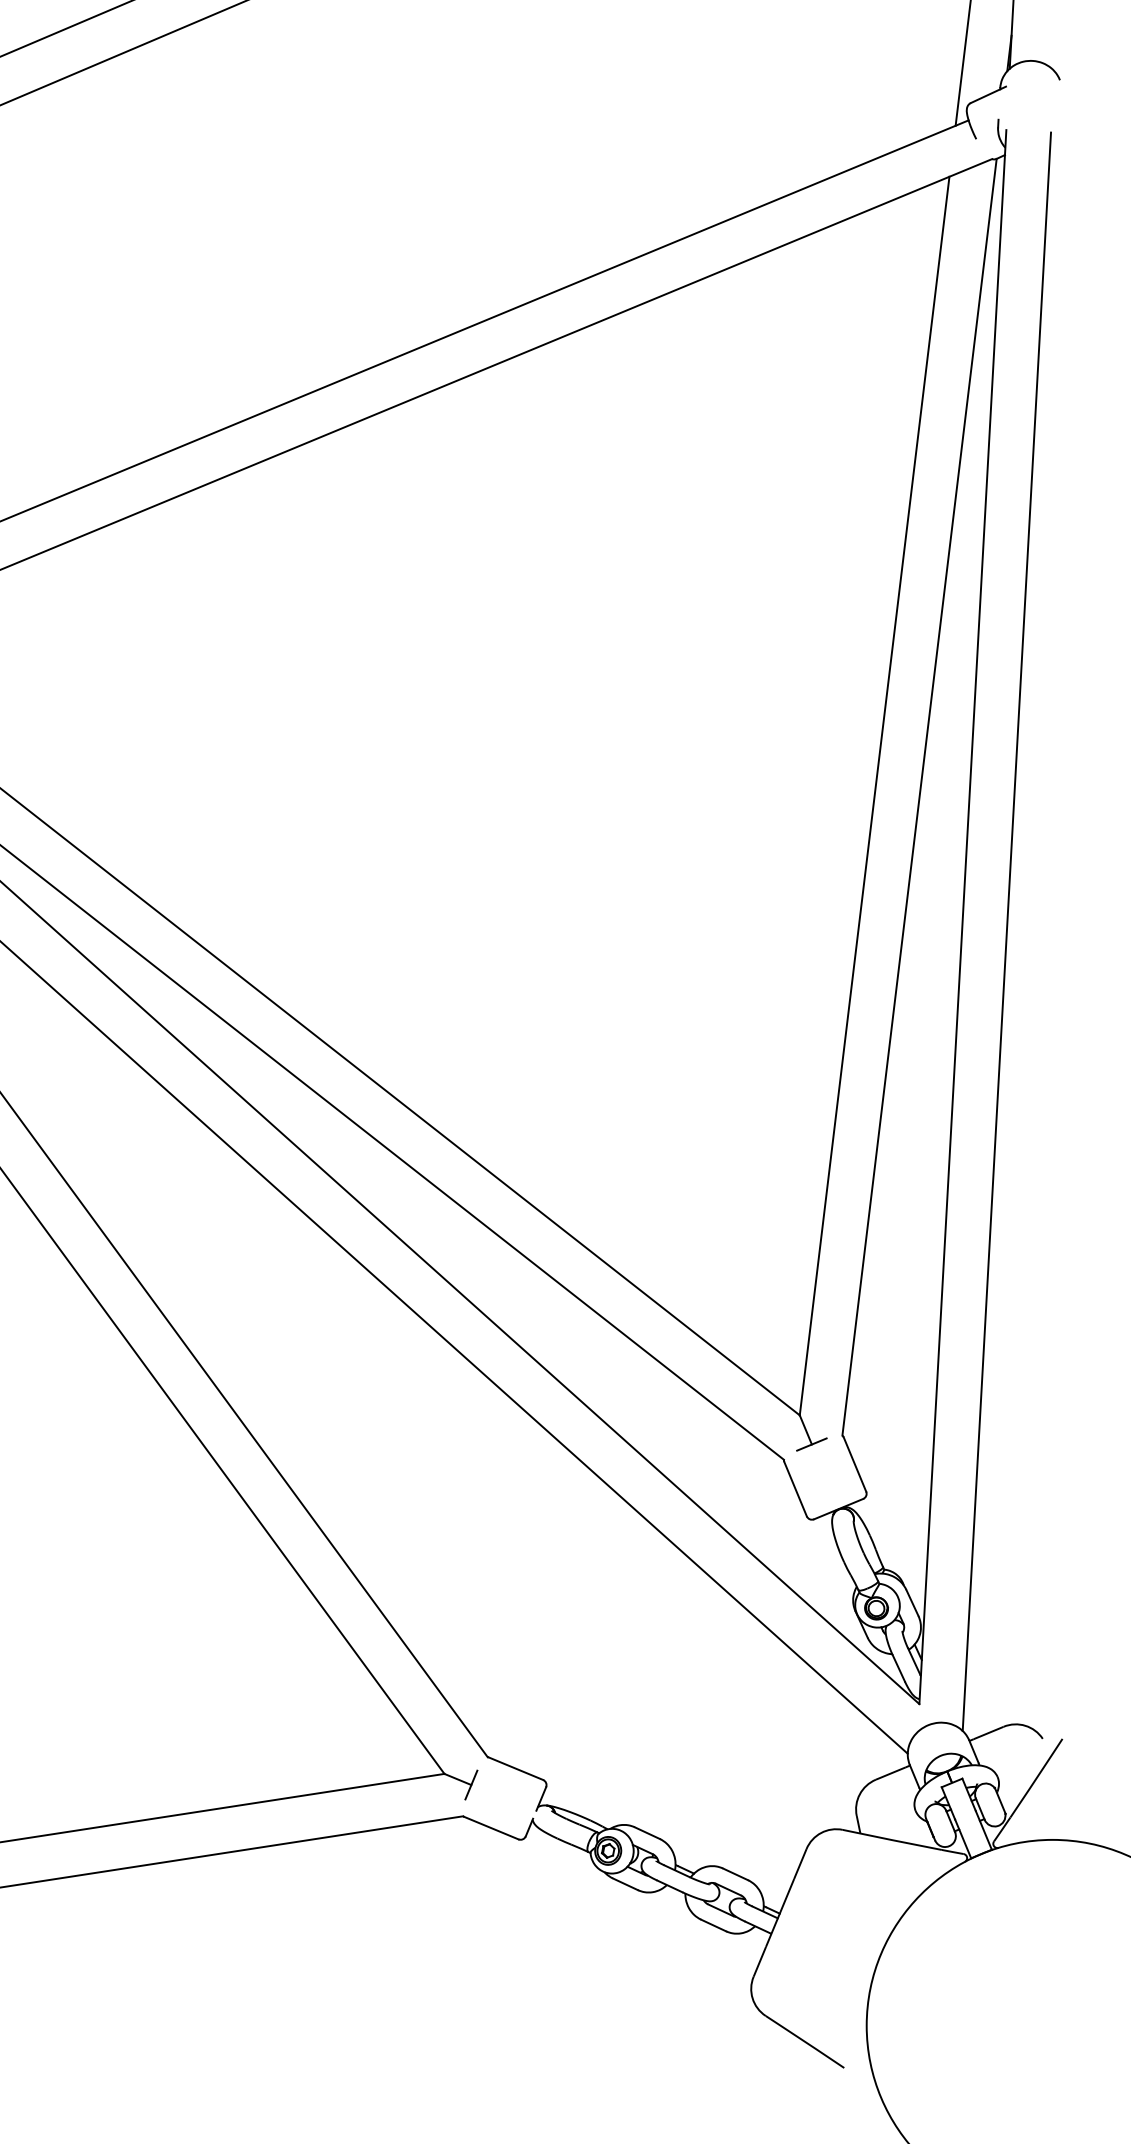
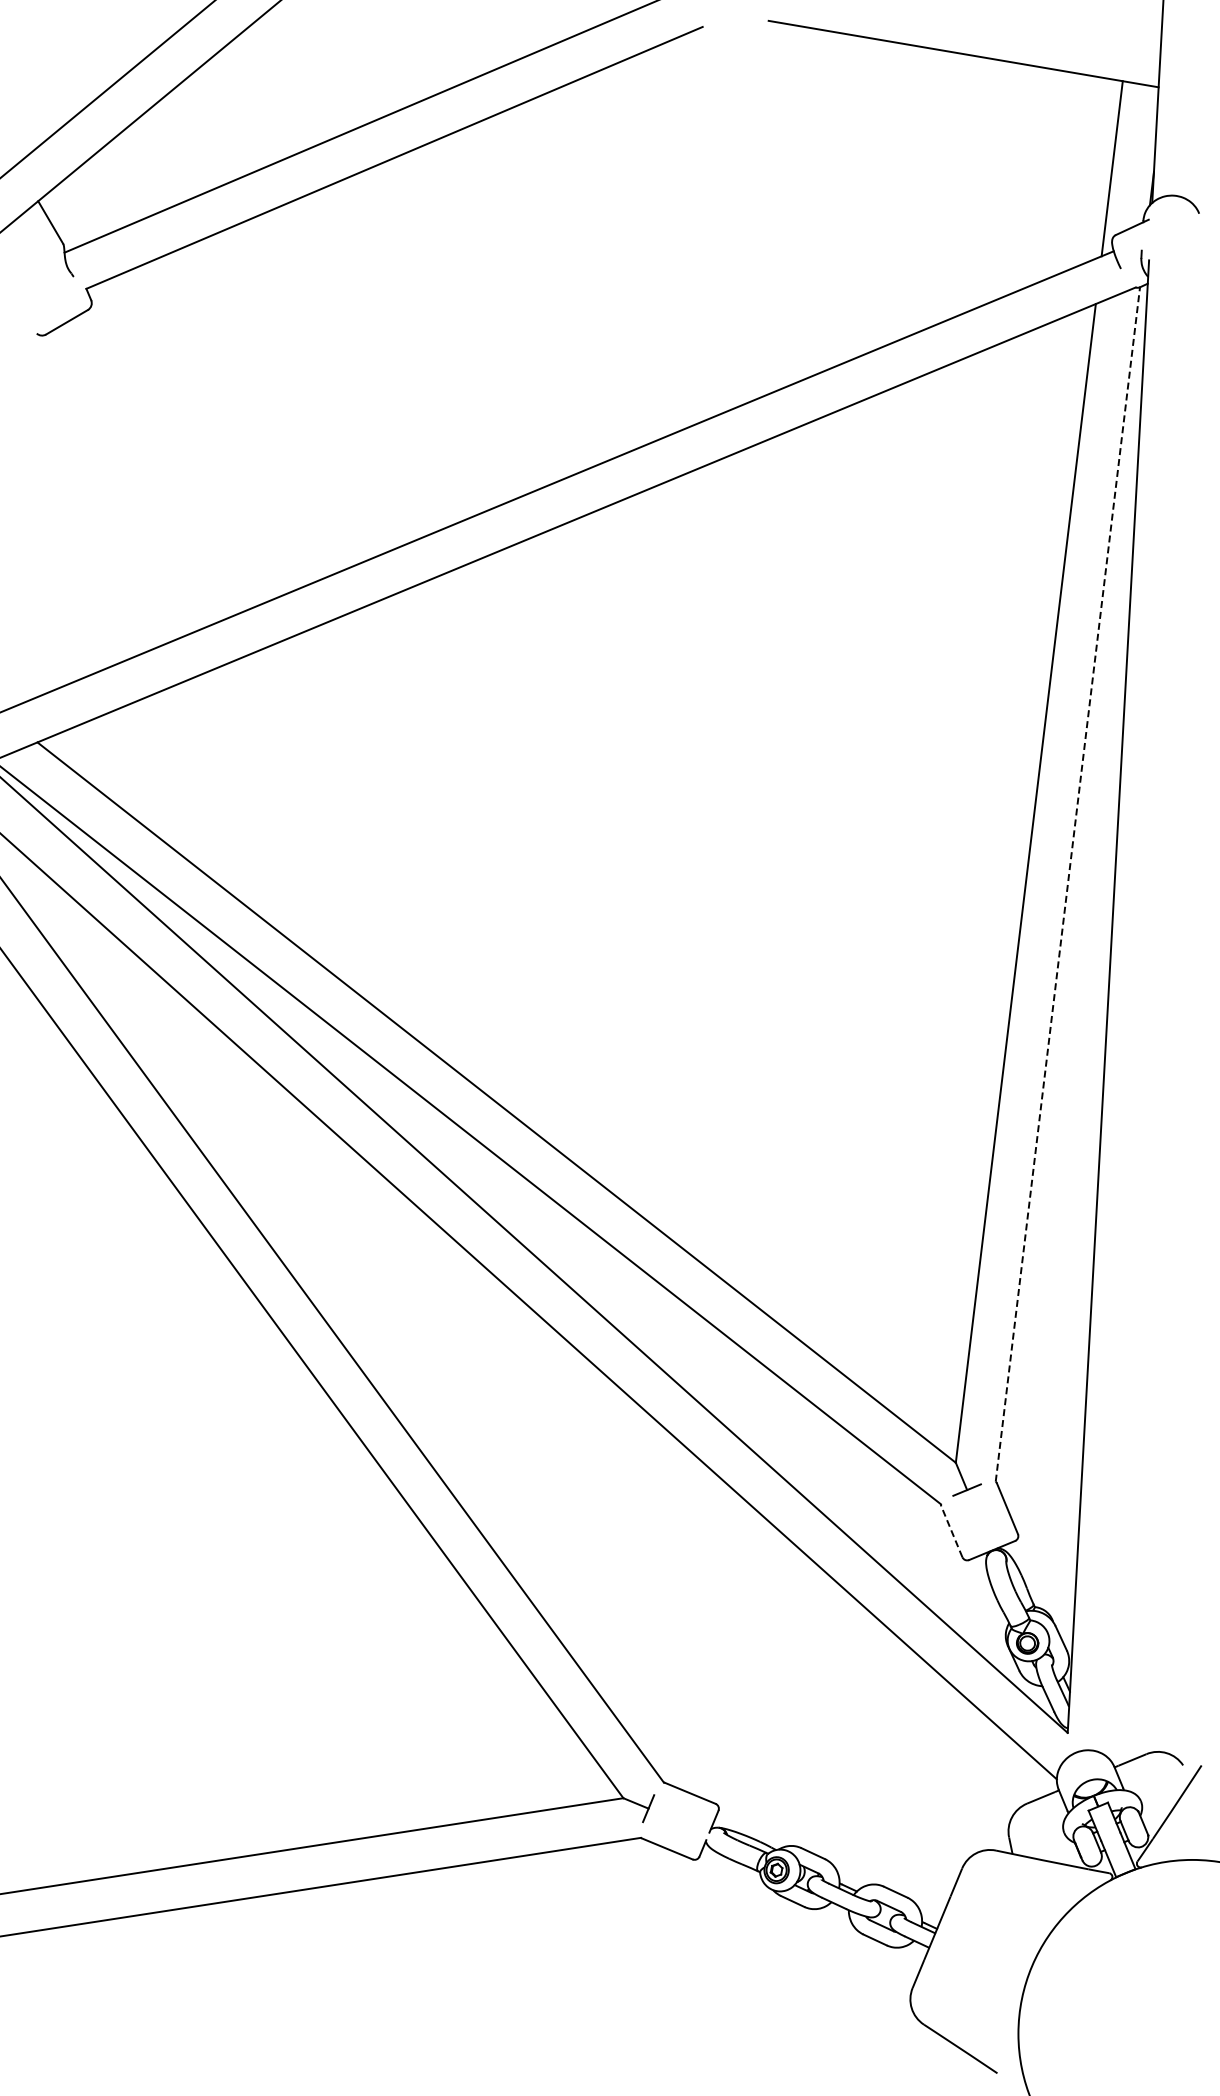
line: (919, 797) -> (1067, 884), solid -> dashed
line: (1006, 931) -> (1149, 1010), removed
line: (795, 1488) -> (951, 1531), solid -> dashed

